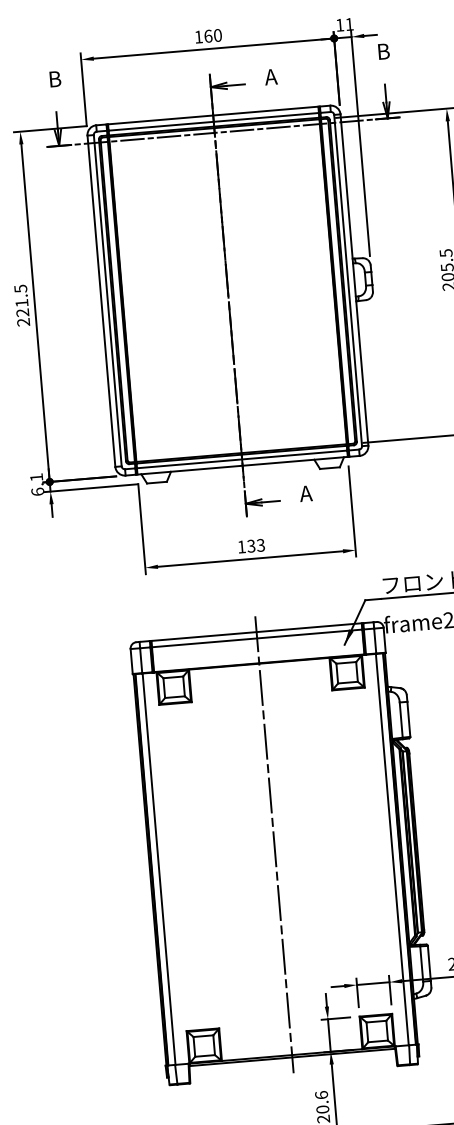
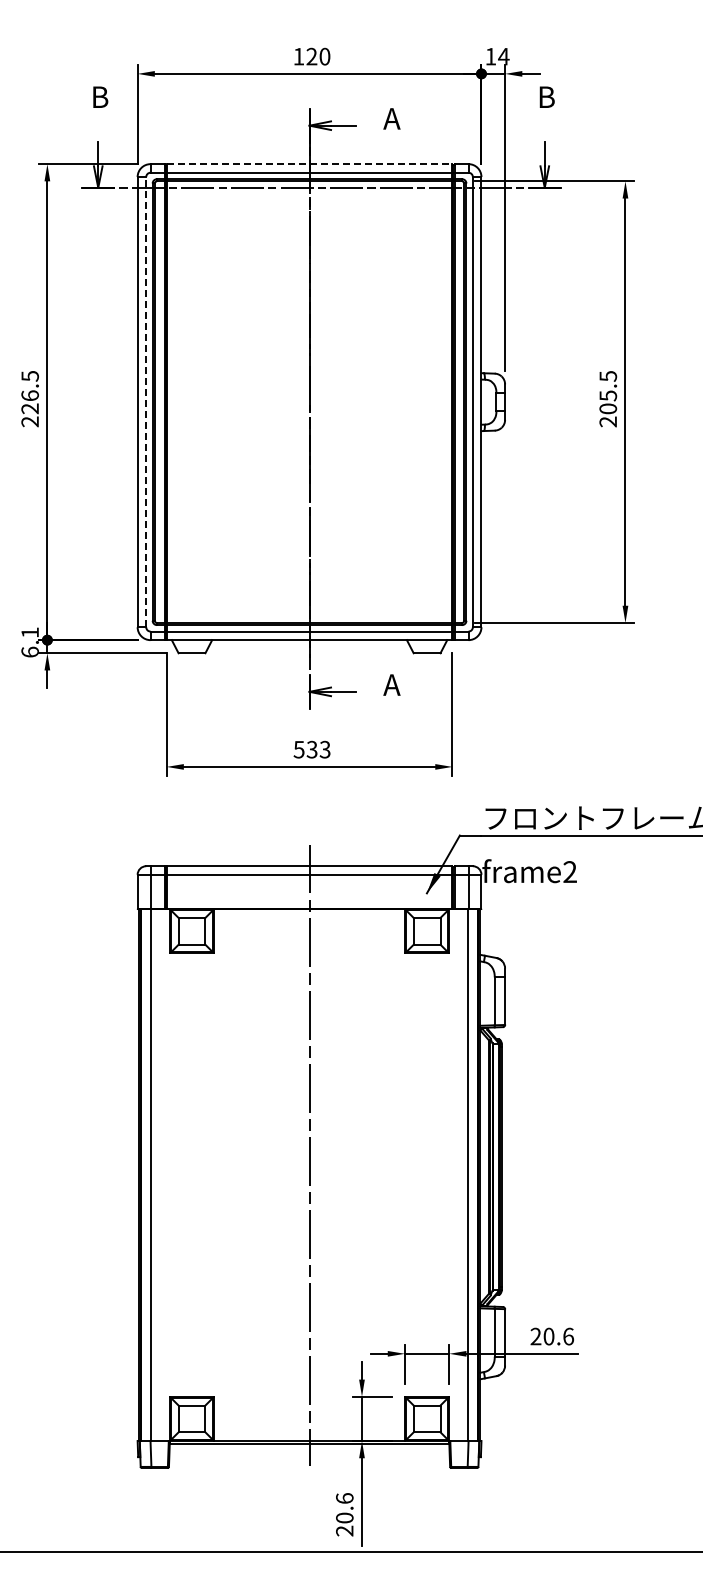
text: (349, 24) -> (503, 56), 11 -> 14
text: (208, 36) -> (311, 56), 160 -> 120
line: (213, 115) -> (309, 164), solid -> dashed
line: (107, 300) -> (146, 401), solid -> dashed
text: (21, 303) -> (29, 395), 221.5 -> 226.5
text: (241, 546) -> (298, 749), 133 -> 533

